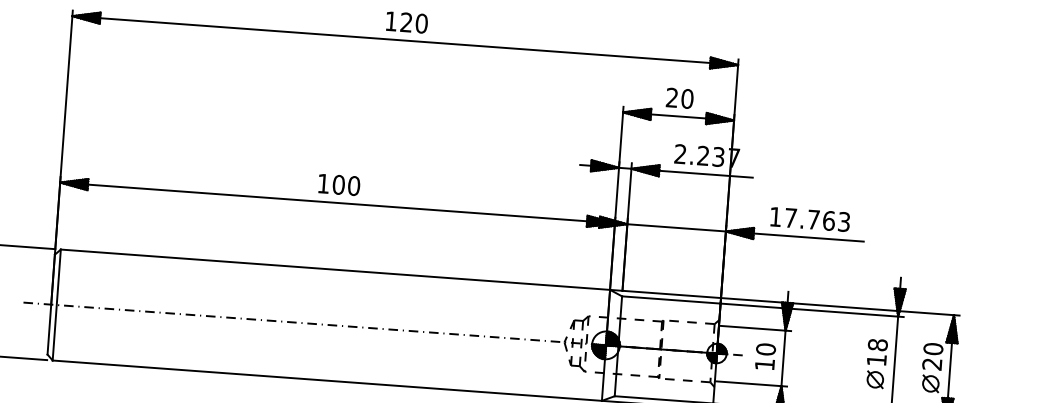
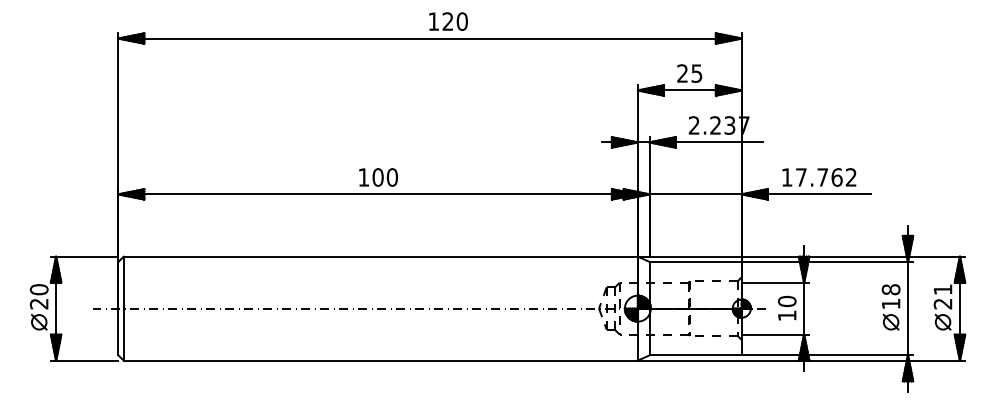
text: (407, 22) -> (448, 21), moved
text: (687, 98) -> (696, 73), 20 -> 25
text: (844, 222) -> (851, 177), 17.763 -> 17.762
text: (932, 348) -> (942, 289), 20 -> 21

